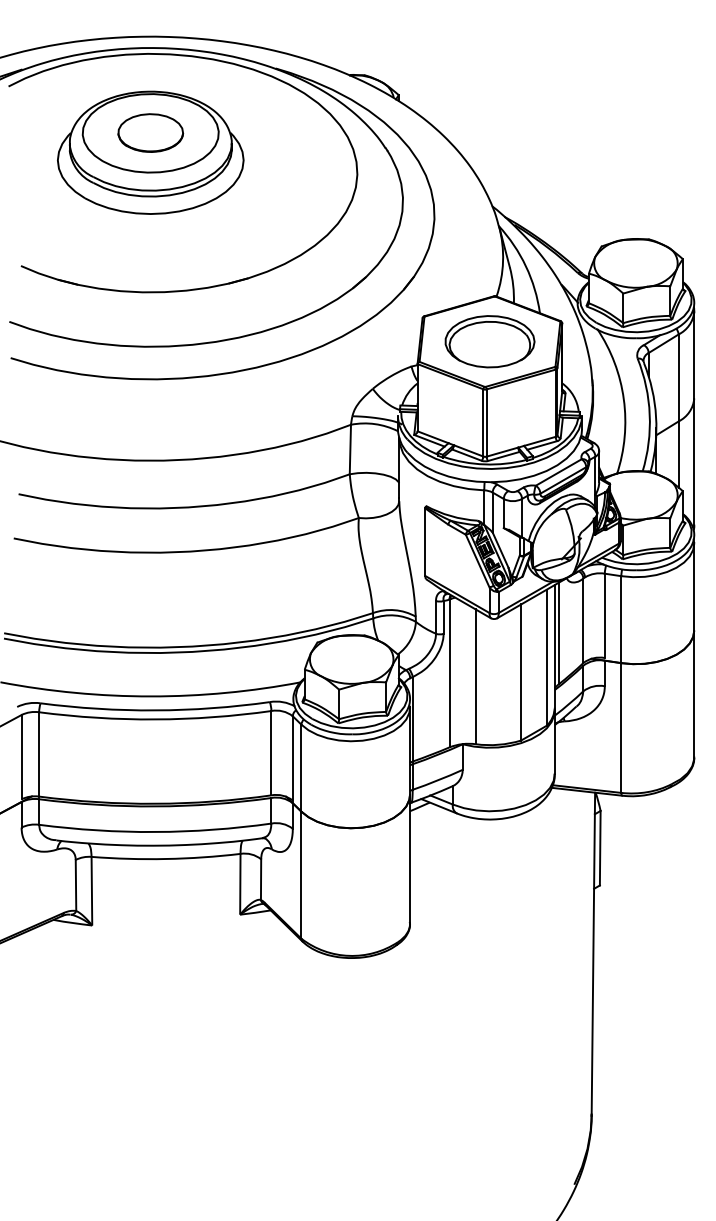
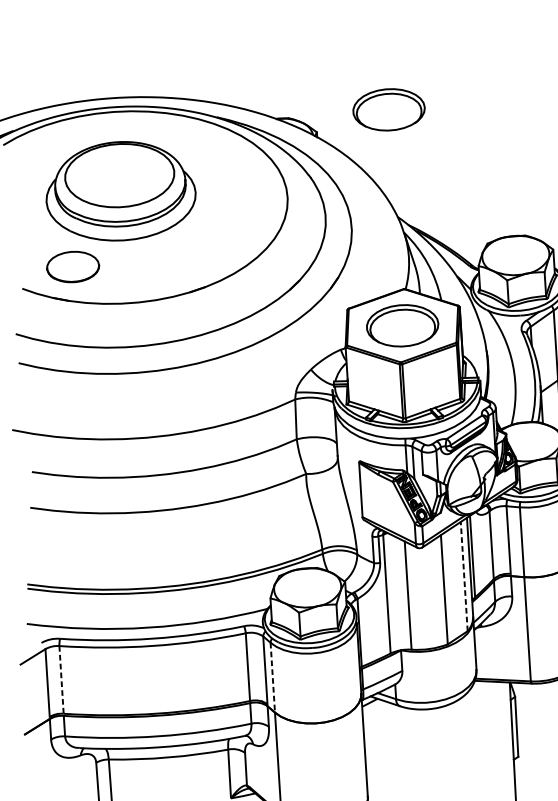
part: (489, 72) -> (388, 109), added
part: (150, 132) -> (72, 266), moved
line: (546, 657) -> (463, 576), solid -> dashed
line: (39, 754) -> (61, 679), solid -> dashed
line: (301, 768) -> (272, 677), solid -> dashed

